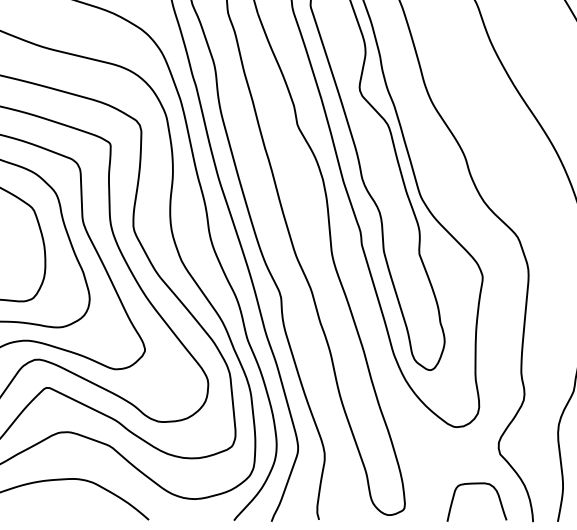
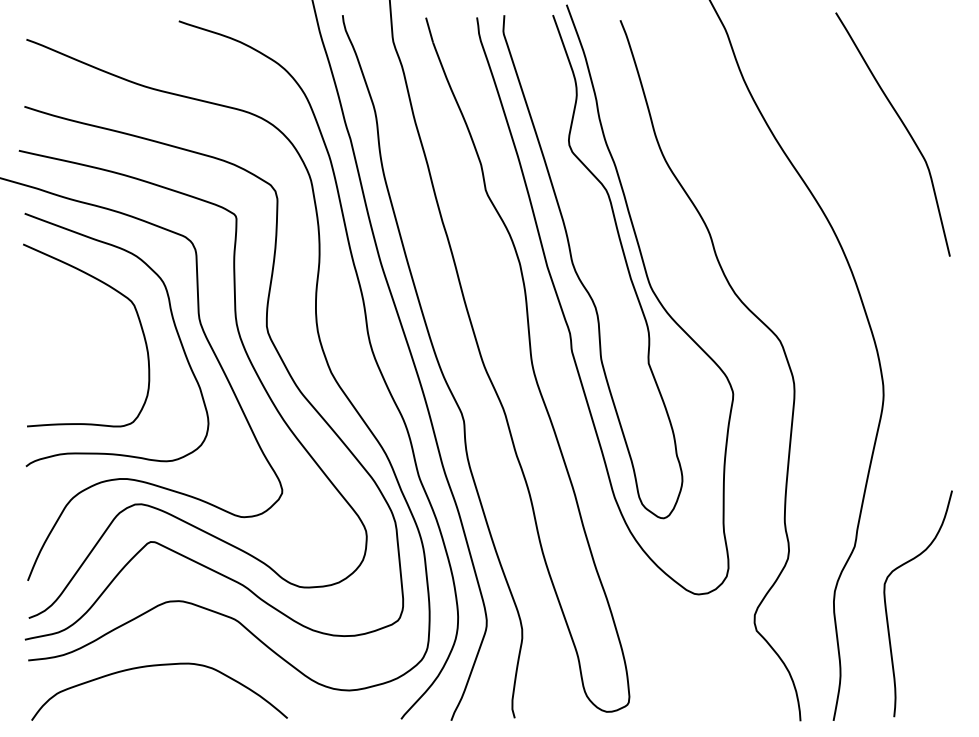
curve: (476, 484) -> (725, 670), removed

